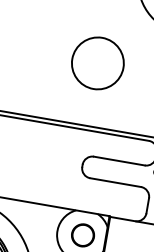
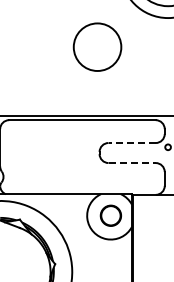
circle: (97, 62) -> (97, 46), moved
line: (119, 161) -> (132, 143), solid -> dashed
line: (115, 183) -> (132, 163), solid -> dashed

